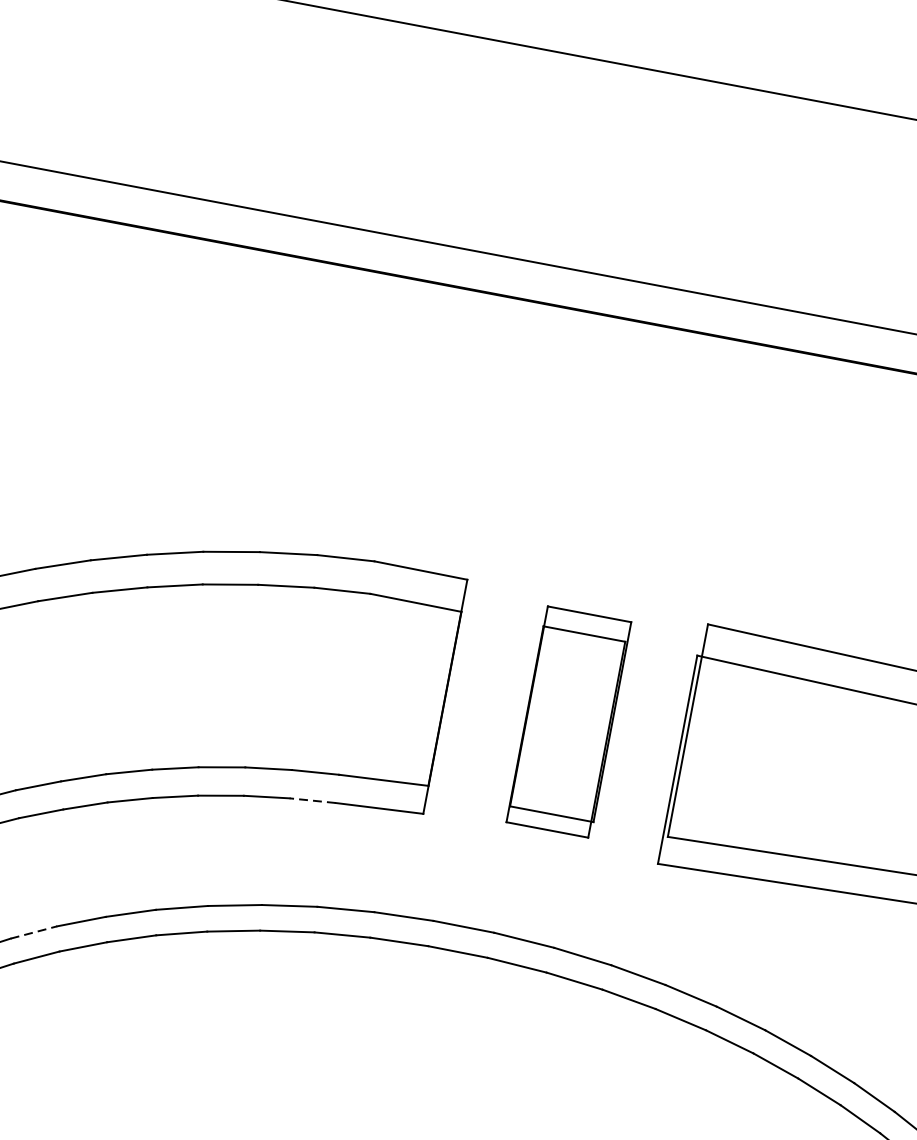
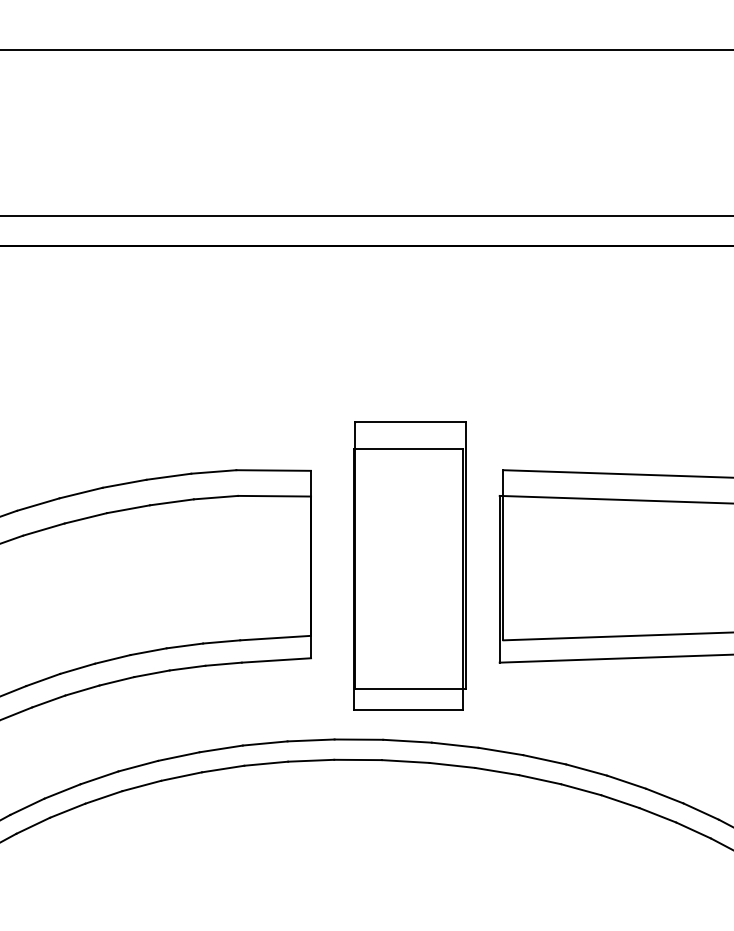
part: (568, 721) -> (409, 565), size x1.67
line: (312, 801) -> (223, 664), dashed -> solid
line: (34, 932) -> (27, 806), dashed -> solid

